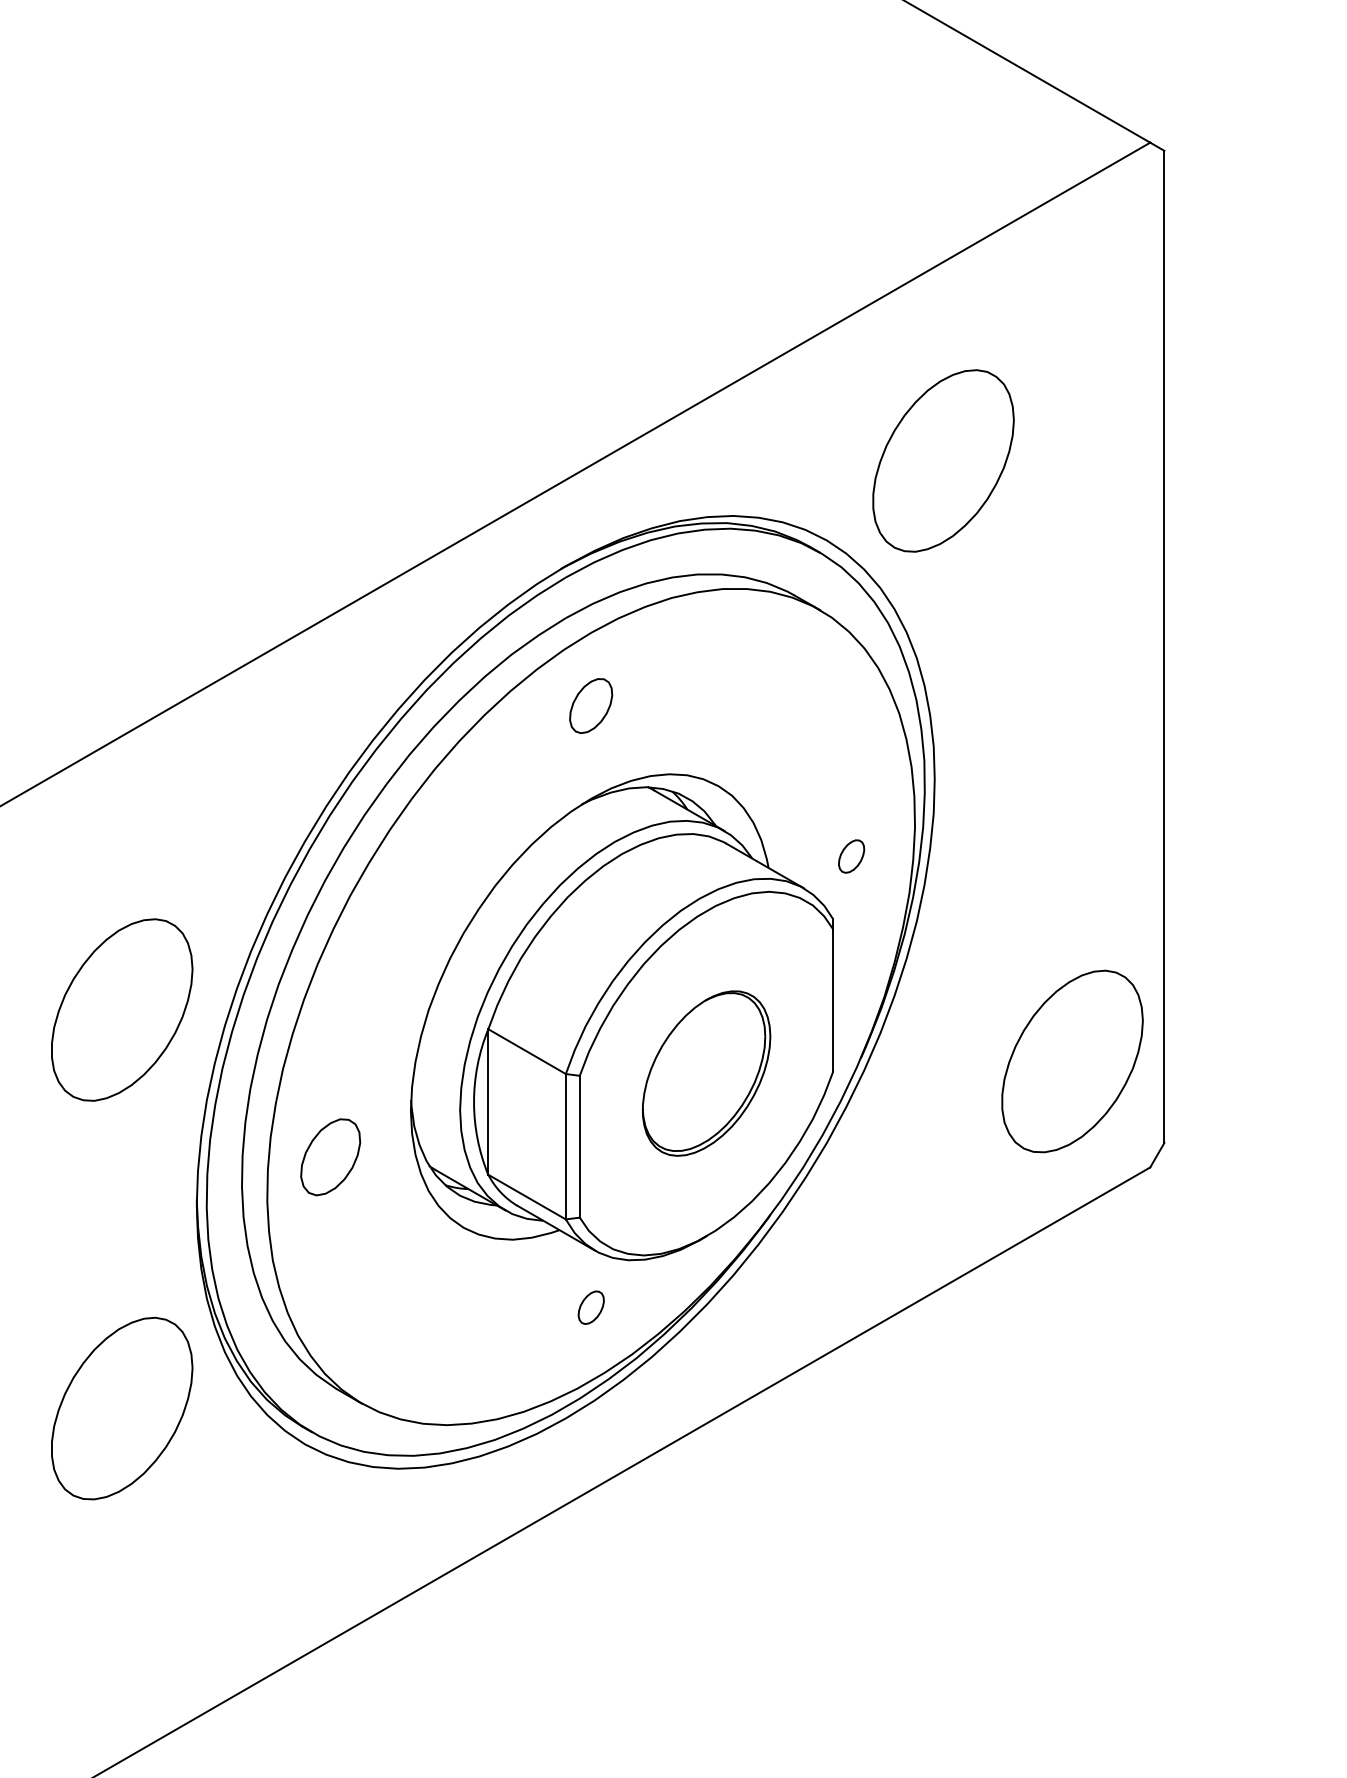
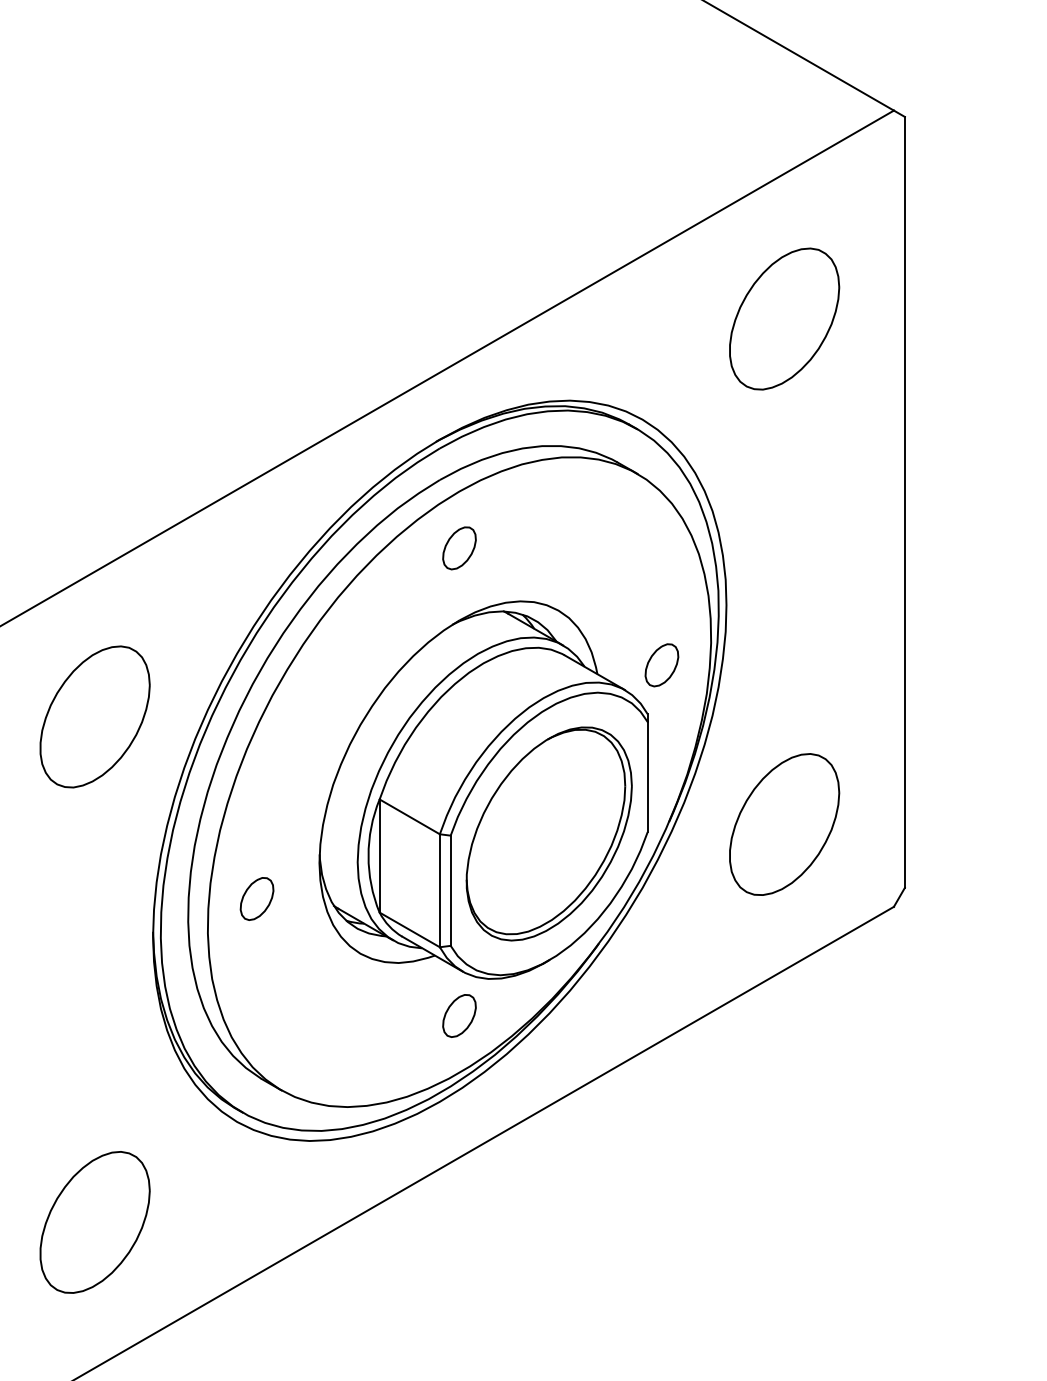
part: (943, 460) -> (784, 318), moved
part: (851, 856) -> (661, 665), size x1.67
part: (122, 1009) -> (95, 716), moved
part: (1072, 1061) -> (784, 824), moved
part: (706, 1073) -> (549, 833), size x1.67
part: (330, 1157) -> (256, 899), size x0.71
part: (591, 1307) -> (459, 1015), size x1.67
part: (122, 1408) -> (95, 1222), moved

